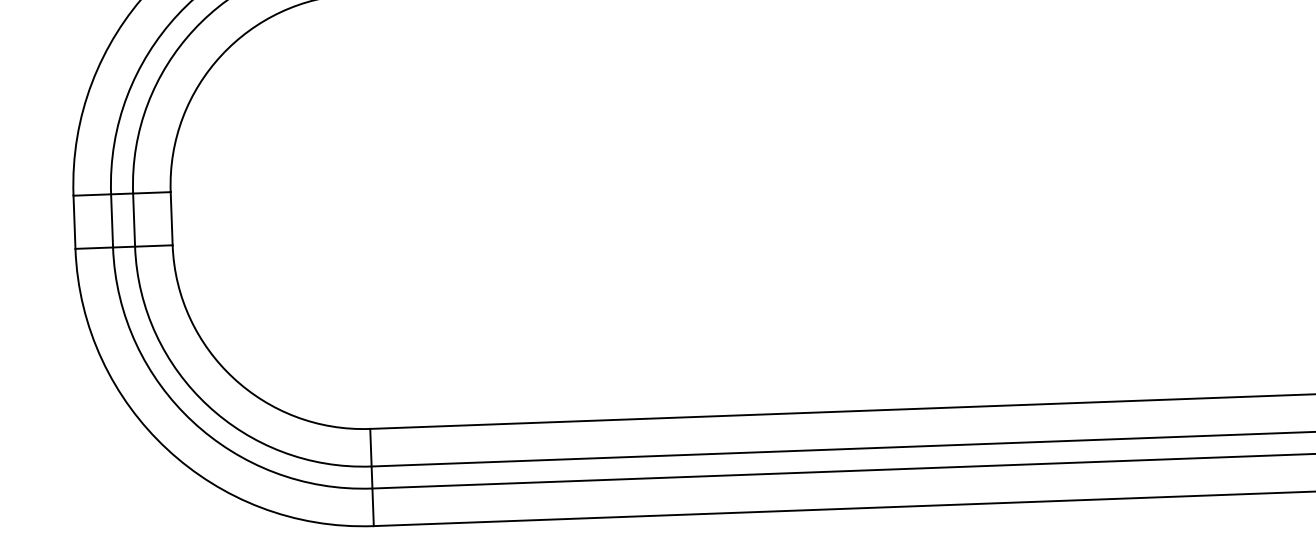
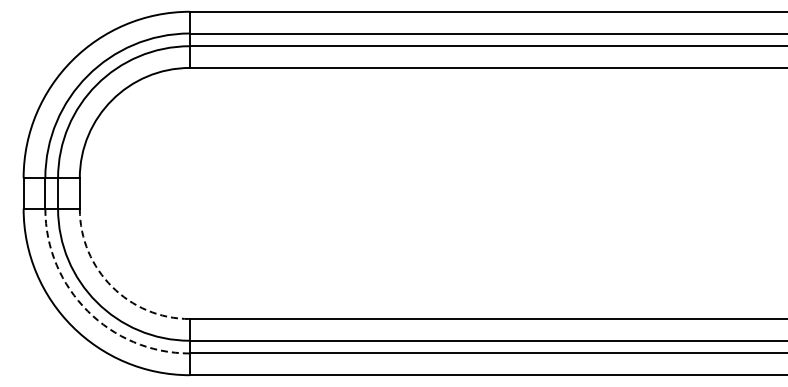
arc: (234, 377) -> (112, 286), solid -> dashed
arc: (192, 422) -> (87, 311), solid -> dashed

